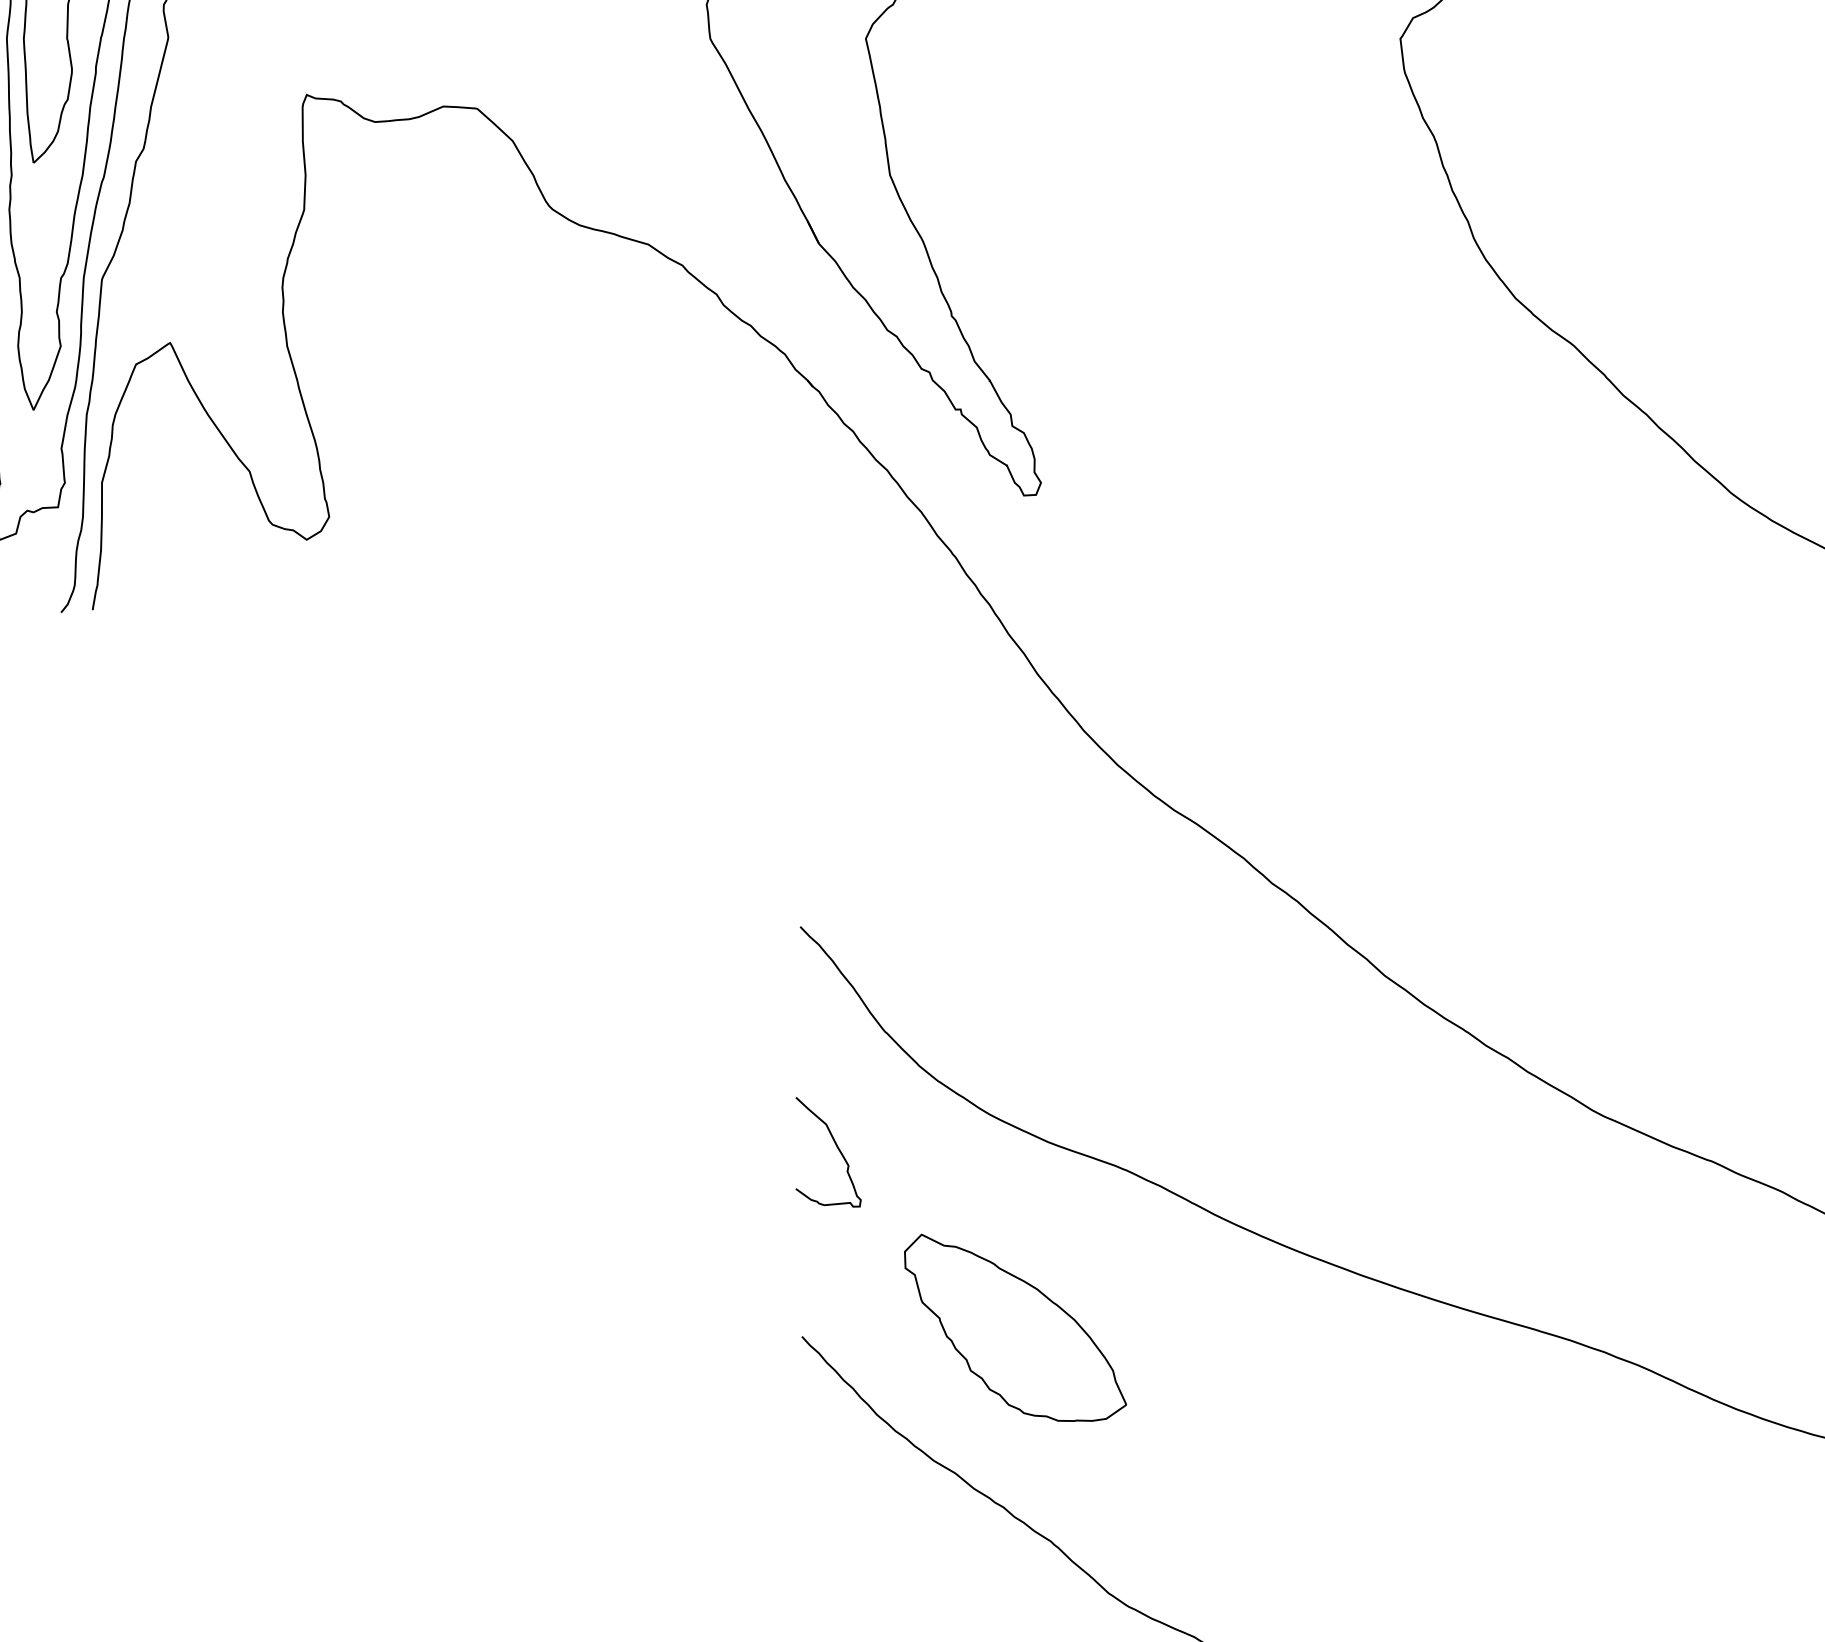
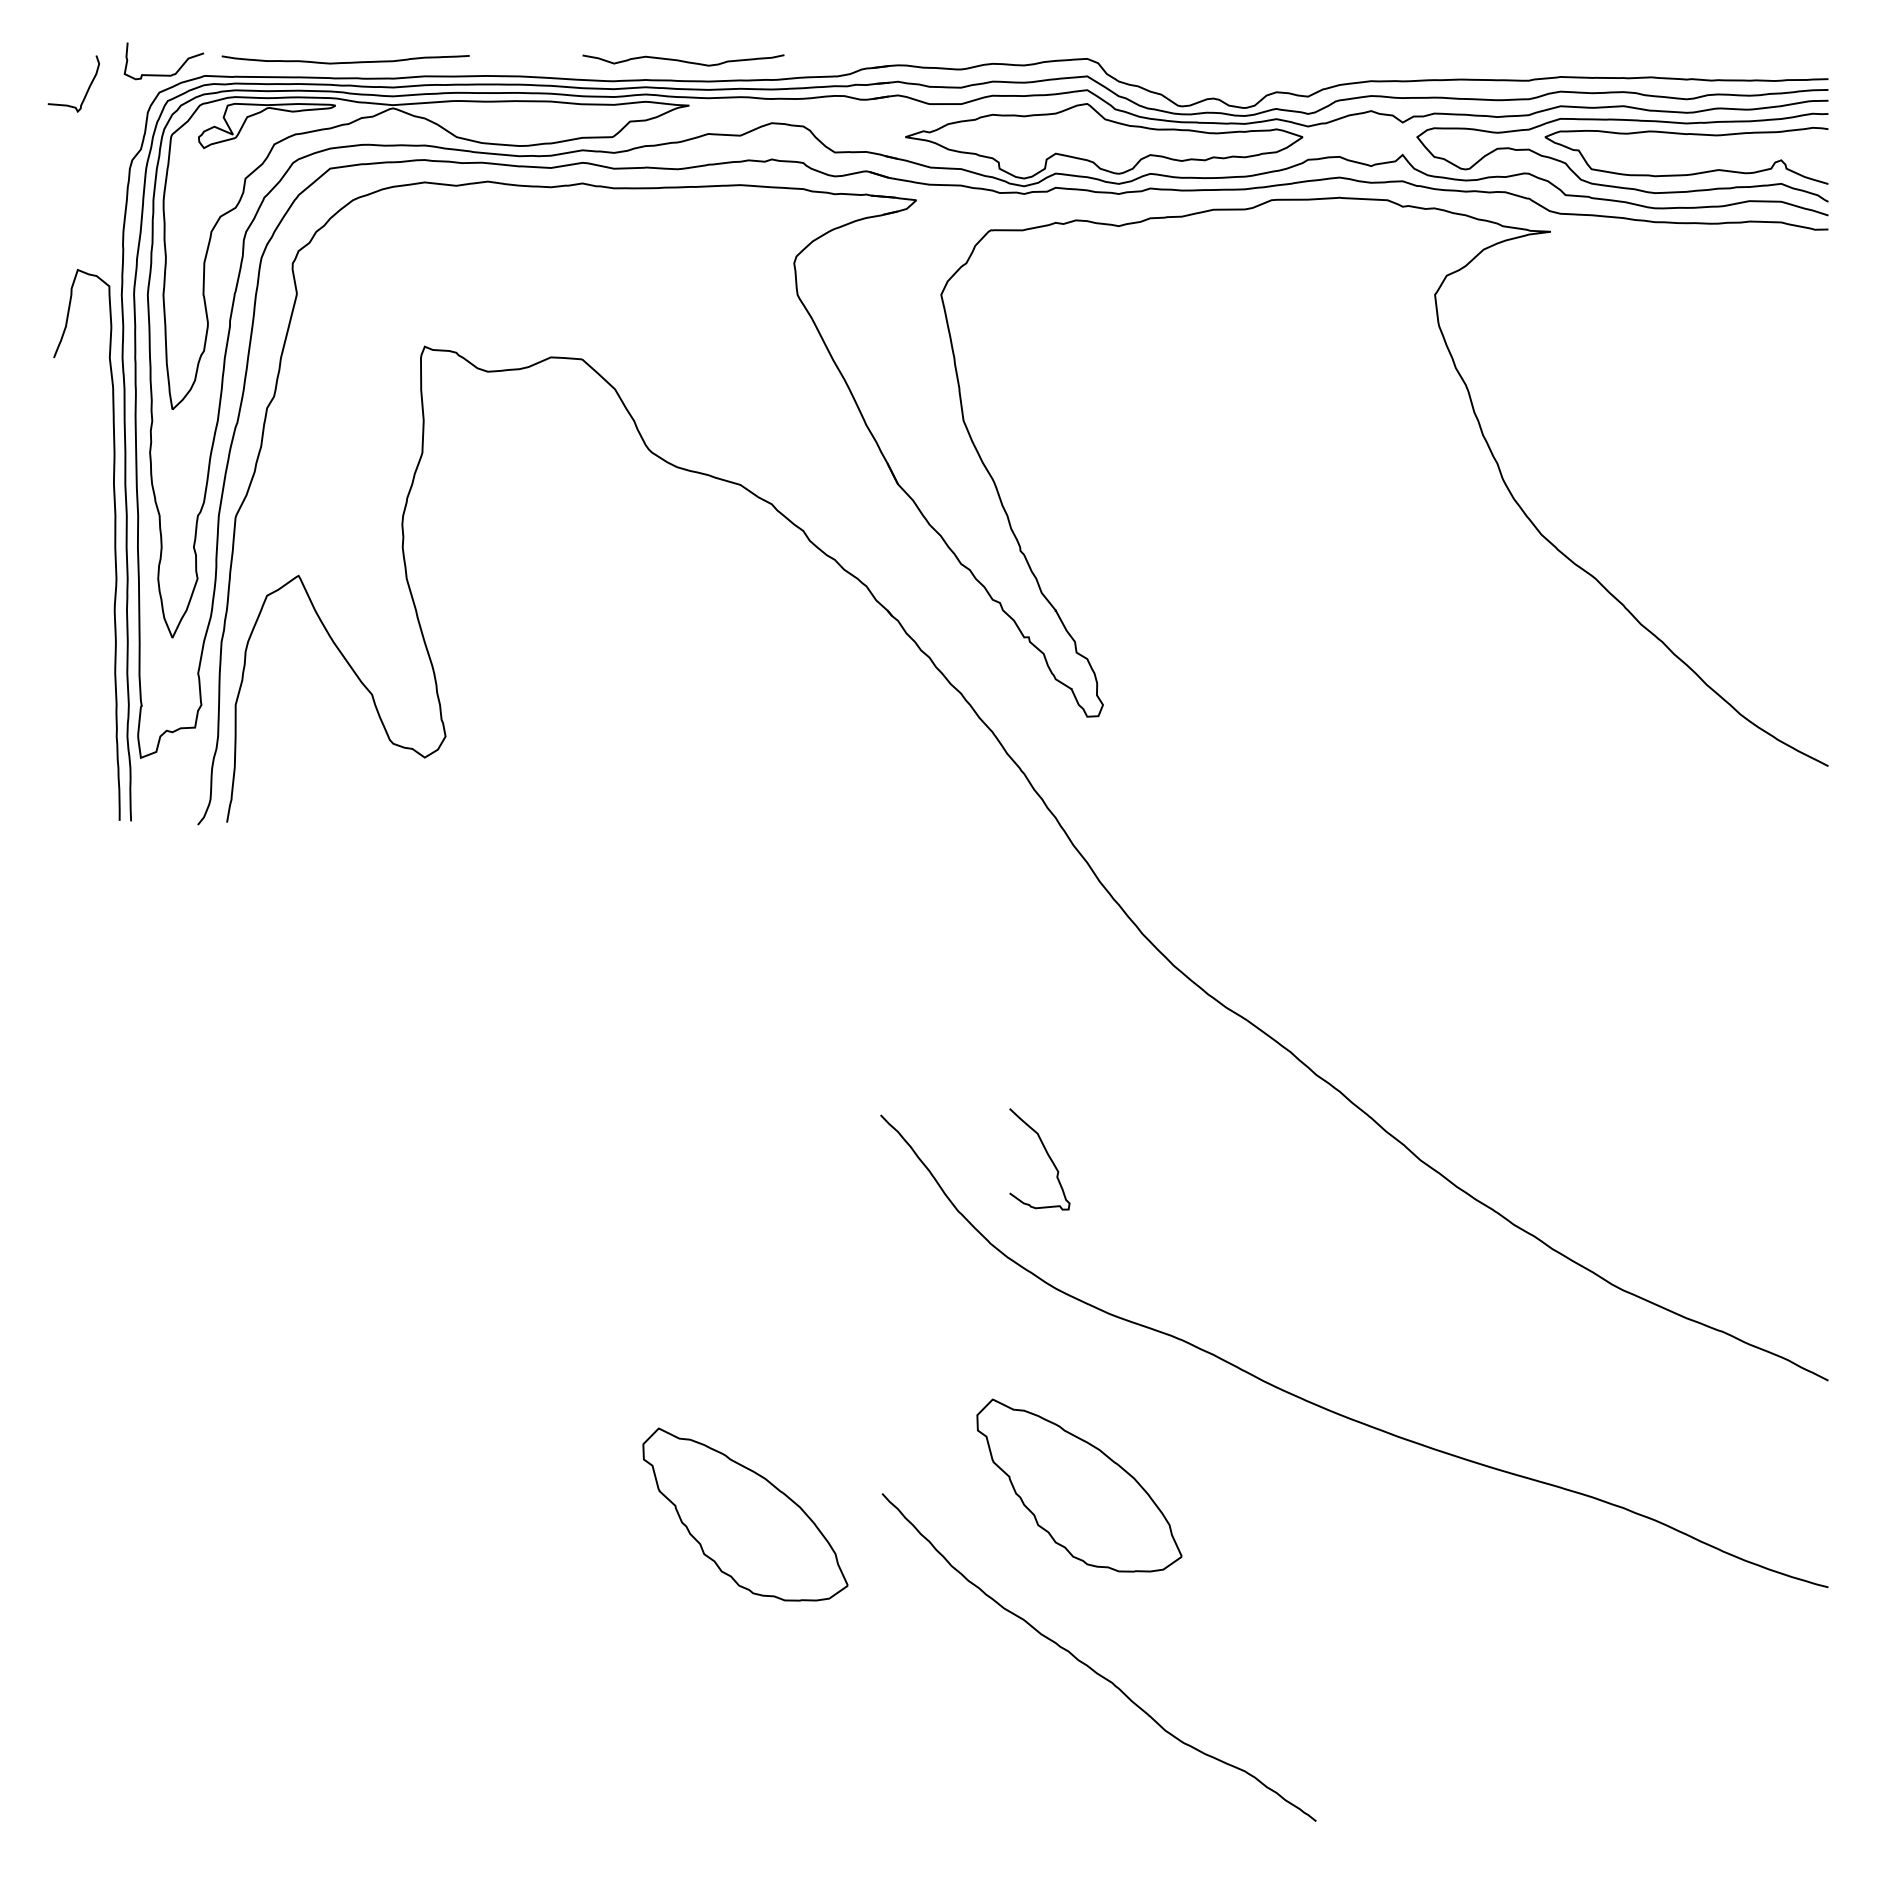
curve: (836, 1148) -> (1047, 1155), moved
part: (653, 1359) -> (745, 1514), added

